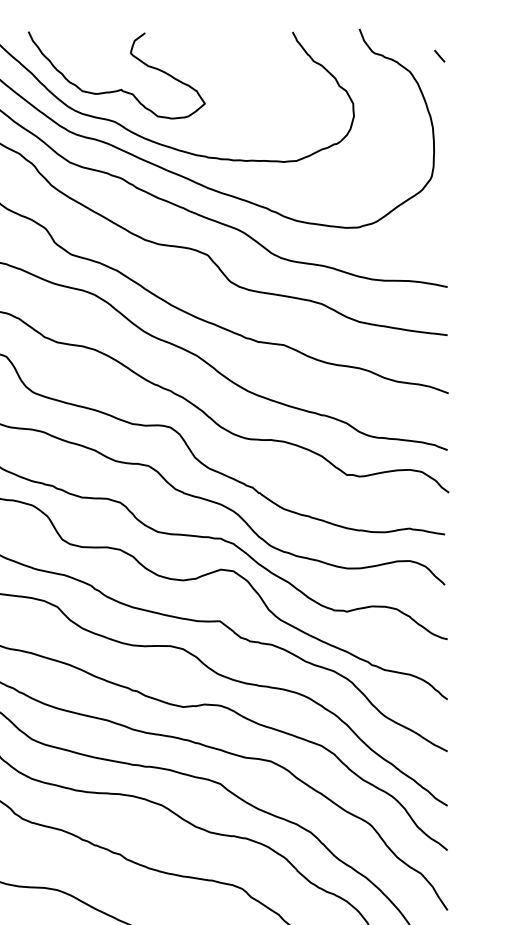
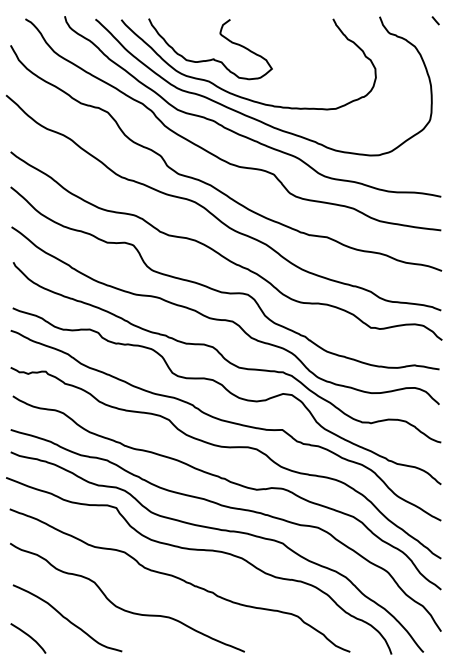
line: (439, 55) -> (435, 20), moved

